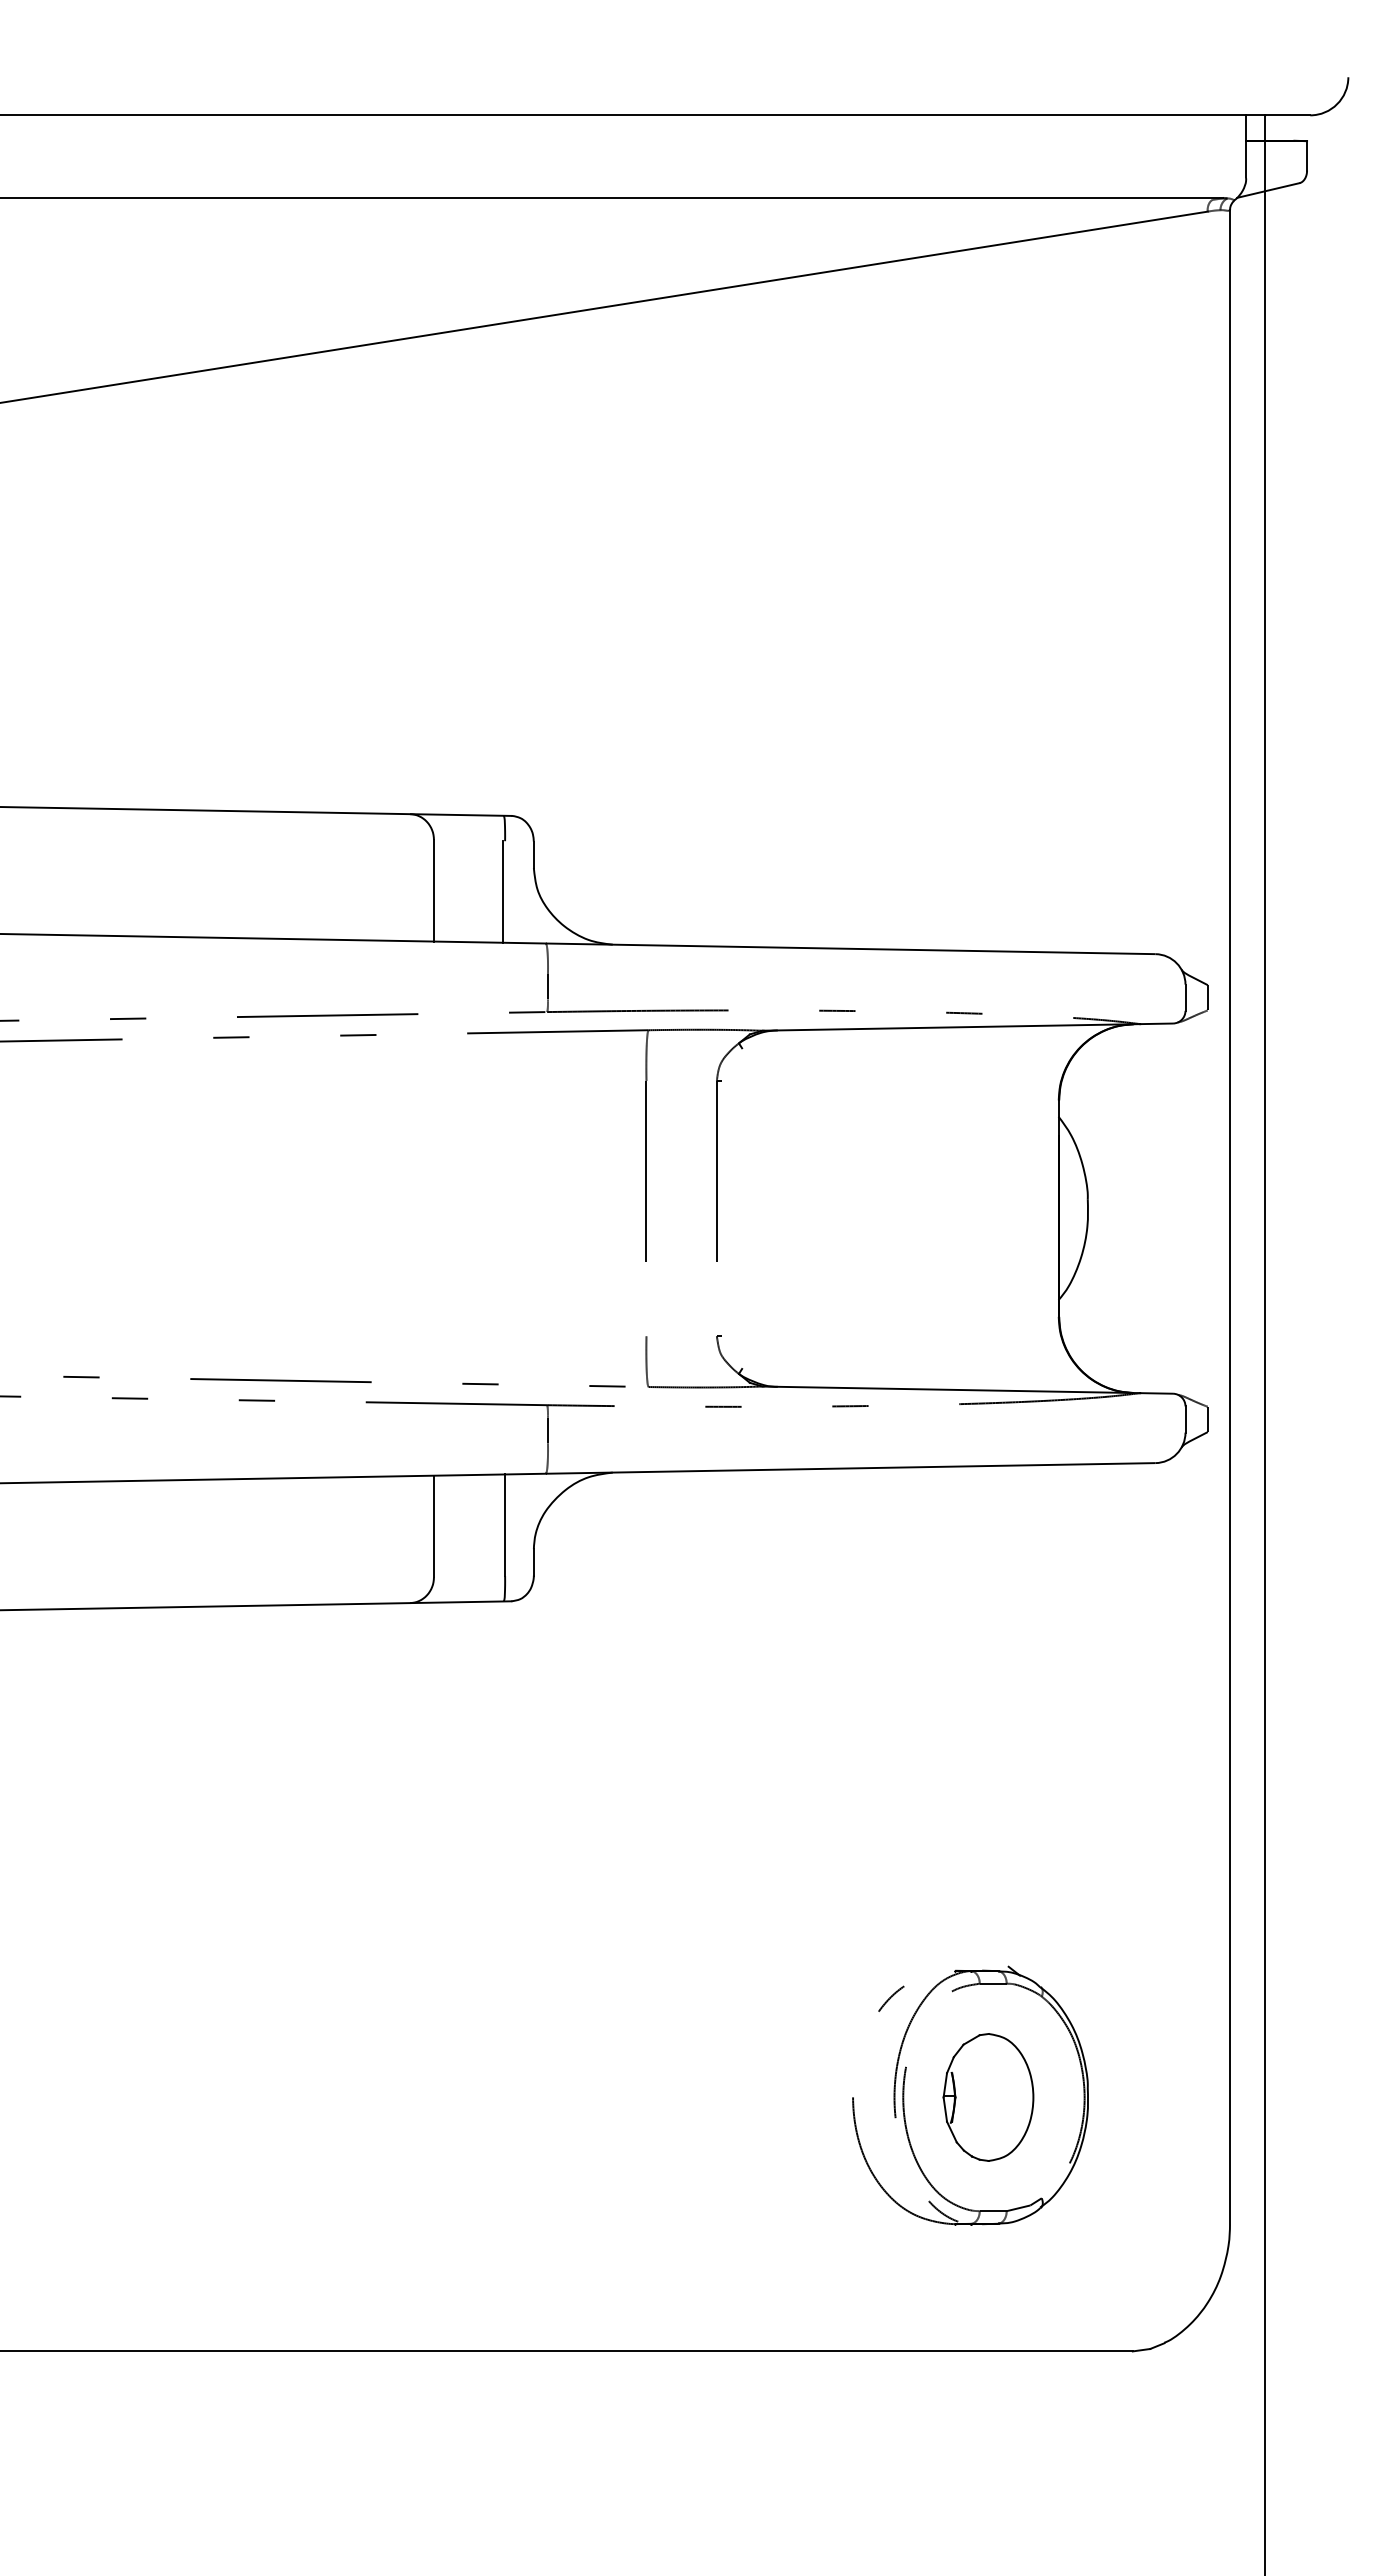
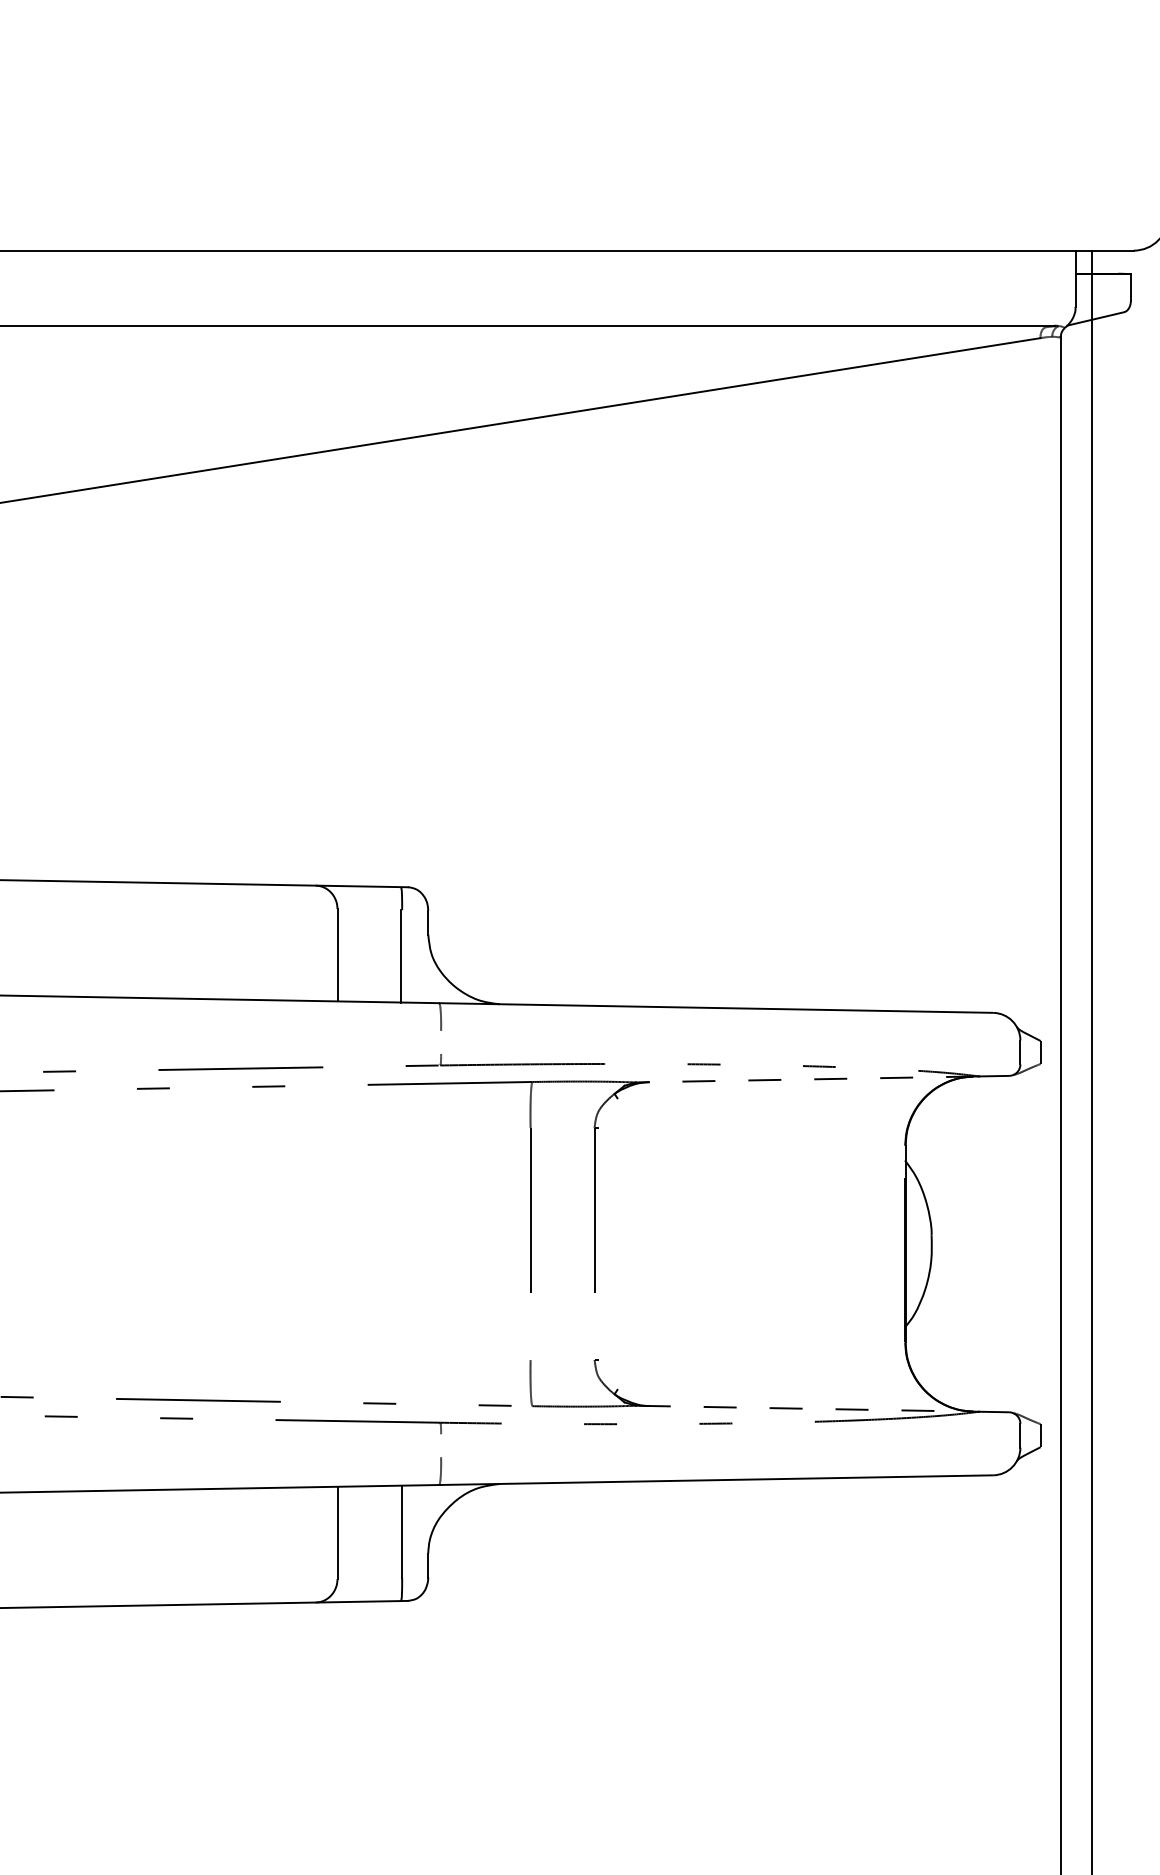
line: (548, 986) -> (441, 1042), removed
line: (952, 1027) -> (808, 1079), solid -> dashed
line: (952, 1389) -> (808, 1408), solid -> dashed
line: (548, 1430) -> (441, 1445), removed

